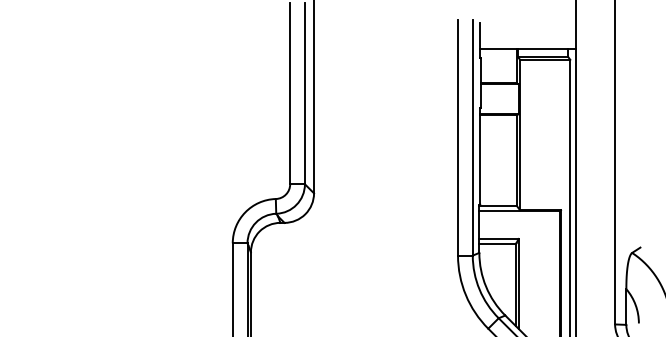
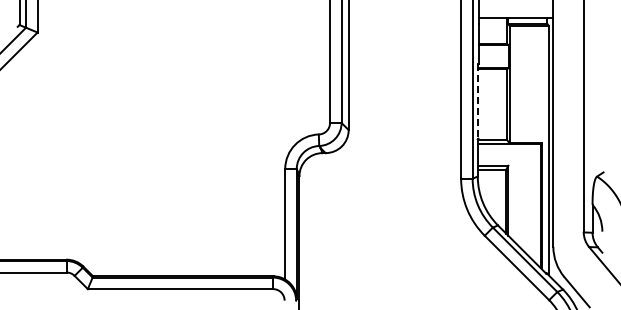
line: (480, 156) -> (478, 101), solid -> dashed

